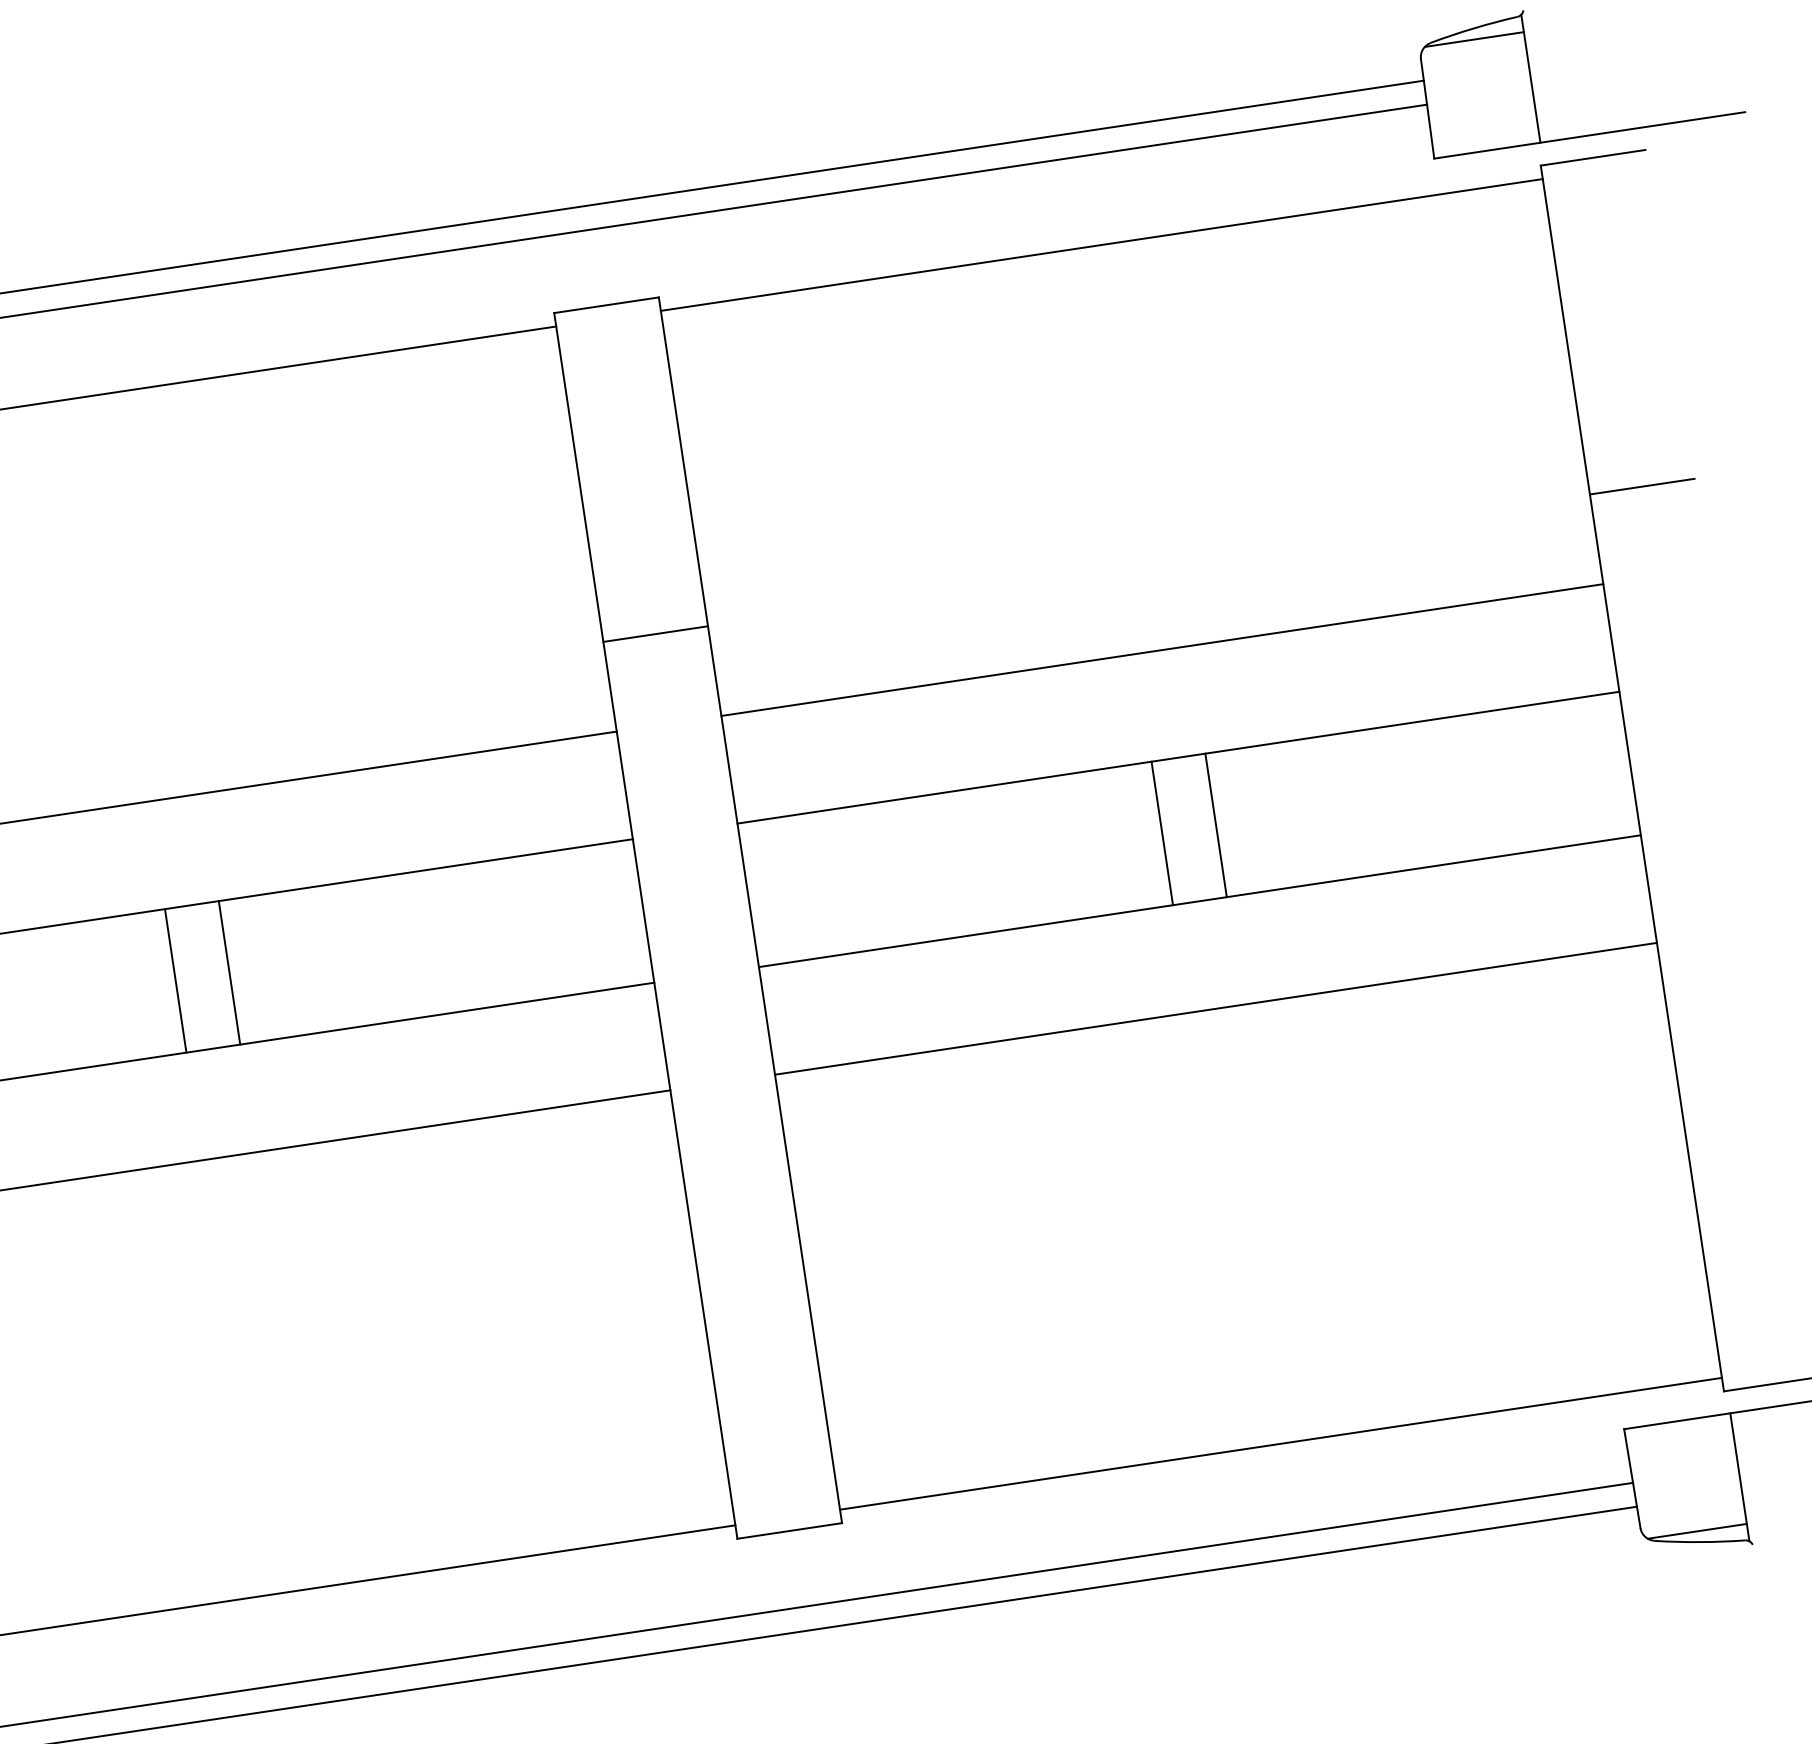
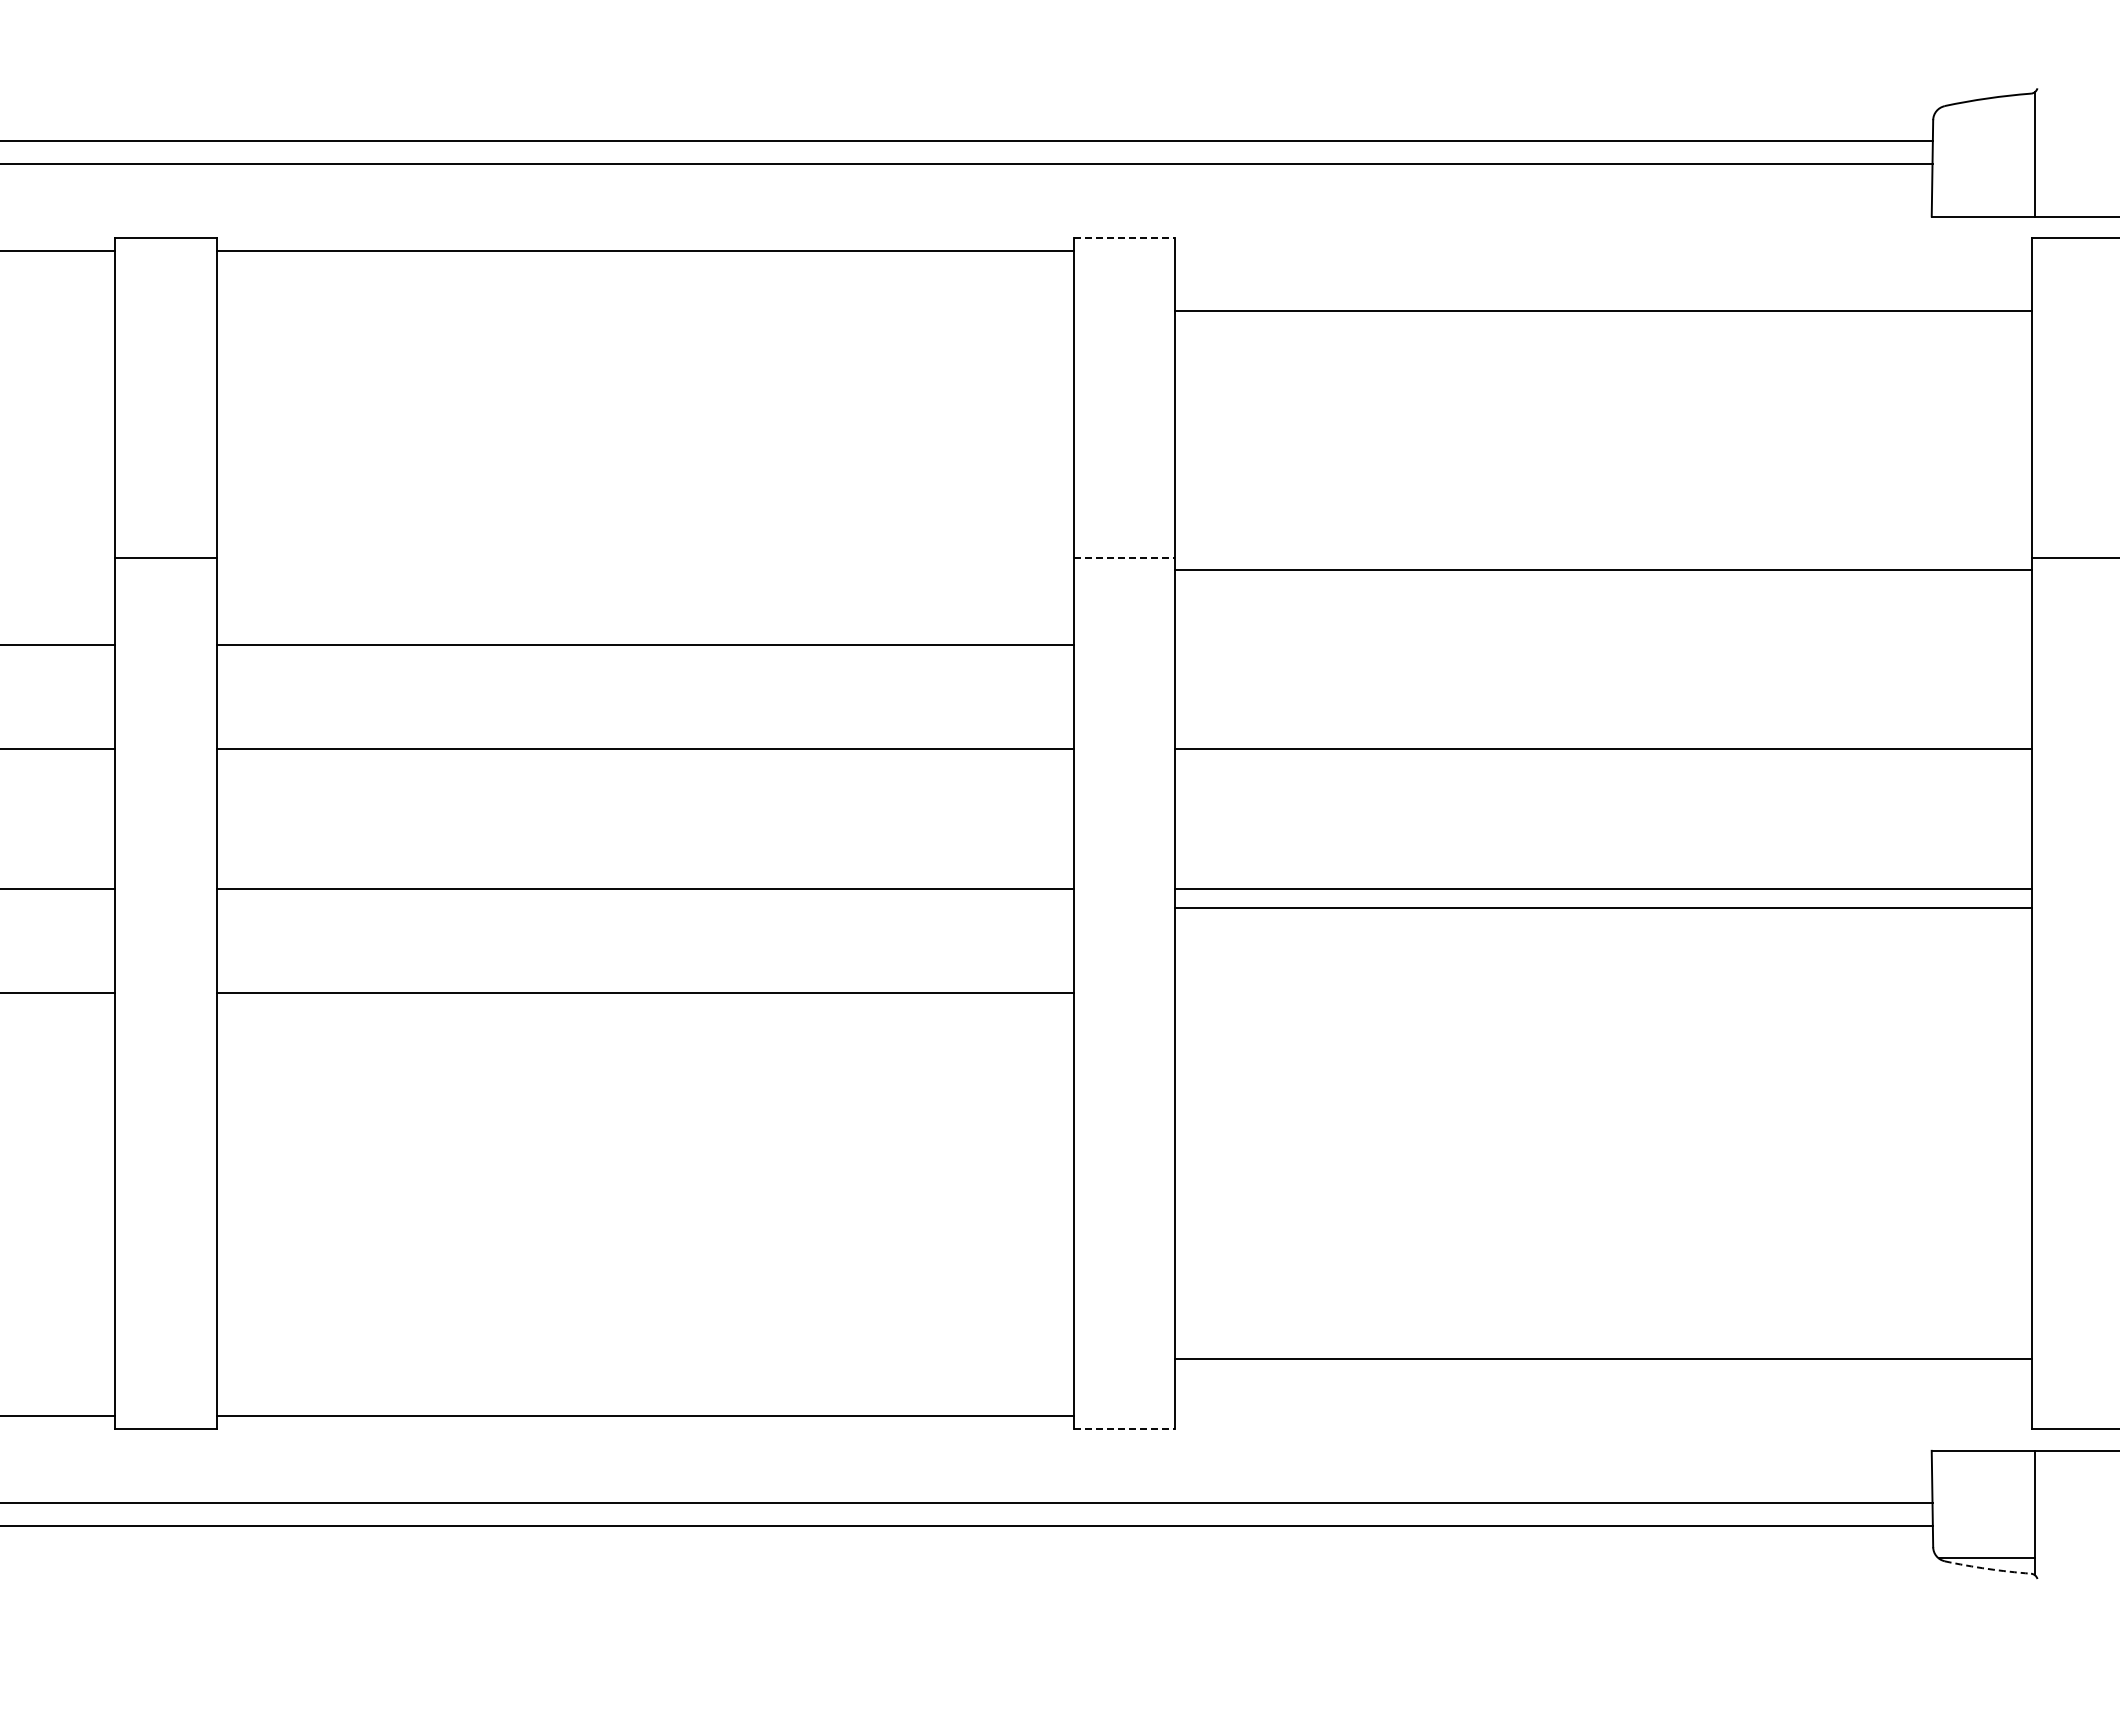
line: (1474, 40) -> (1986, 109), removed
line: (1101, 245) -> (1603, 311), moved
line: (606, 305) -> (1124, 238), solid -> dashed
line: (655, 633) -> (1124, 557), solid -> dashed
line: (1162, 649) -> (1603, 569), moved
line: (1215, 824) -> (1629, 818), removed
line: (1162, 832) -> (1577, 818), removed
line: (229, 972) -> (671, 818), removed
line: (176, 980) -> (619, 818), removed
line: (1215, 1008) -> (1603, 908), moved
line: (1280, 1443) -> (1603, 1358), moved
line: (789, 1531) -> (1124, 1429), solid -> dashed
arc: (1699, 1541) -> (1987, 1568), solid -> dashed

